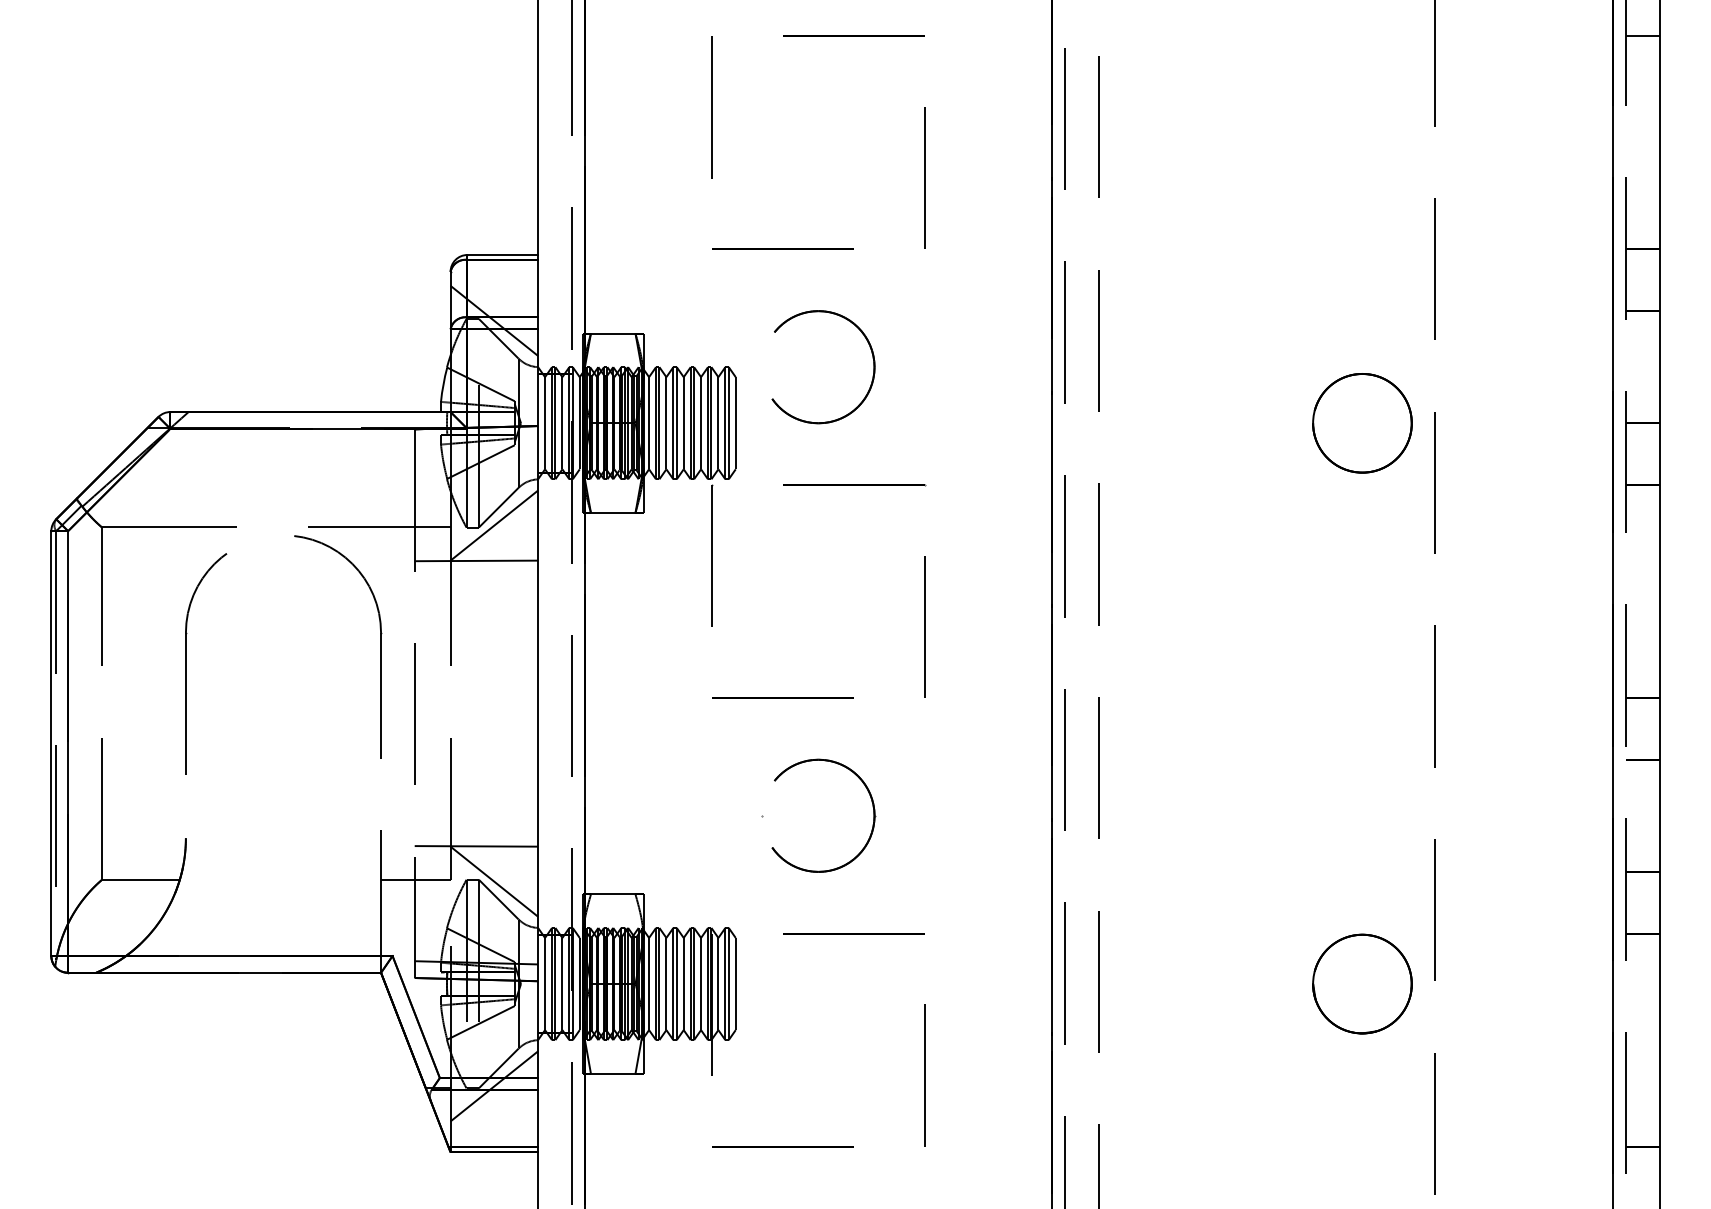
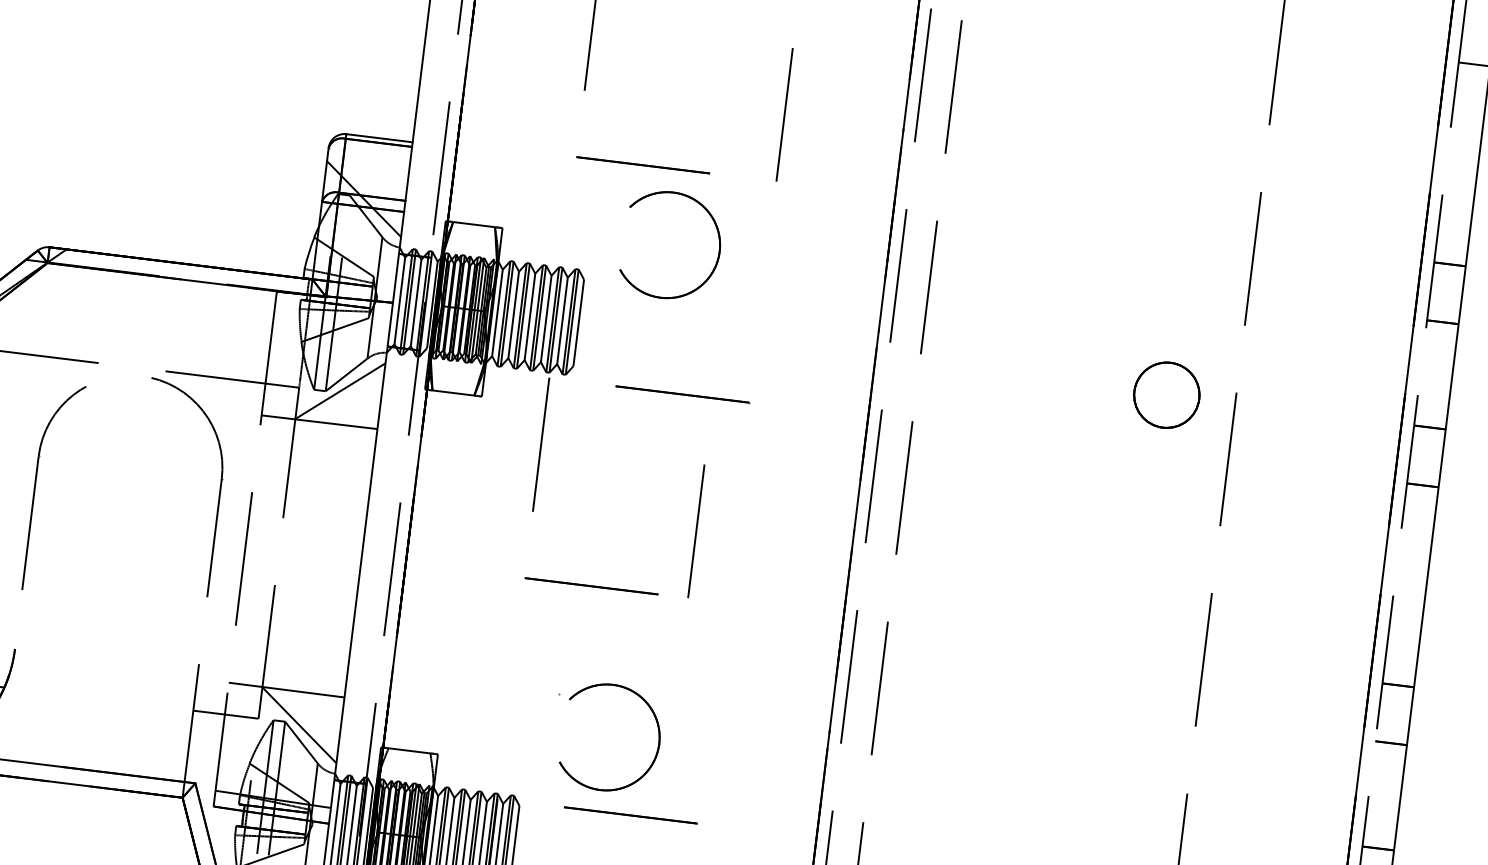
part: (872, 375) -> (716, 259), moved
circle: (1362, 423) -> (1166, 395), size x0.7
line: (924, 626) -> (695, 530), moved
part: (872, 807) -> (658, 735), moved

